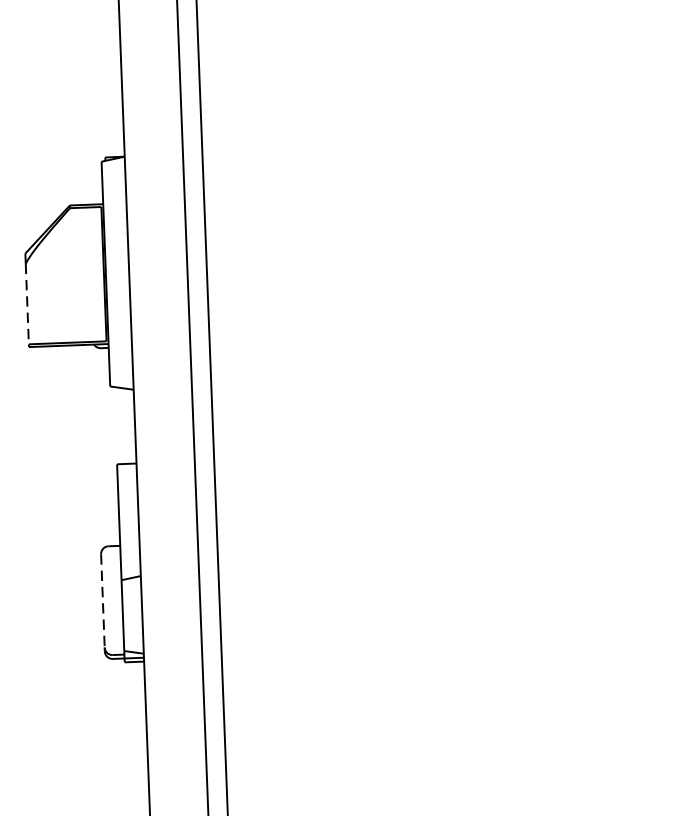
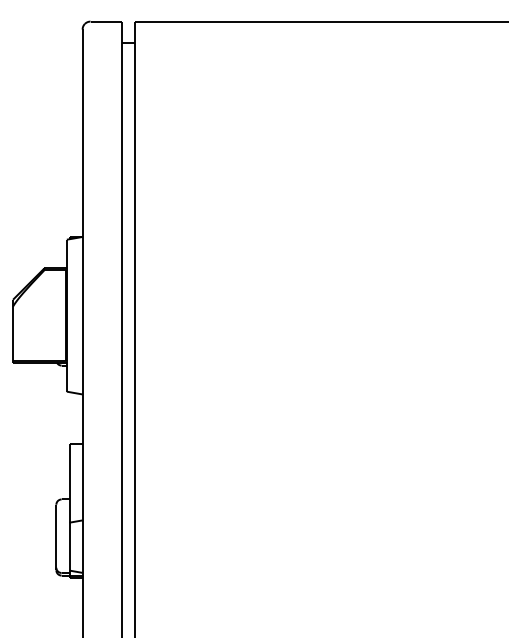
line: (27, 304) -> (13, 334), dashed -> solid
line: (103, 601) -> (56, 536), dashed -> solid

